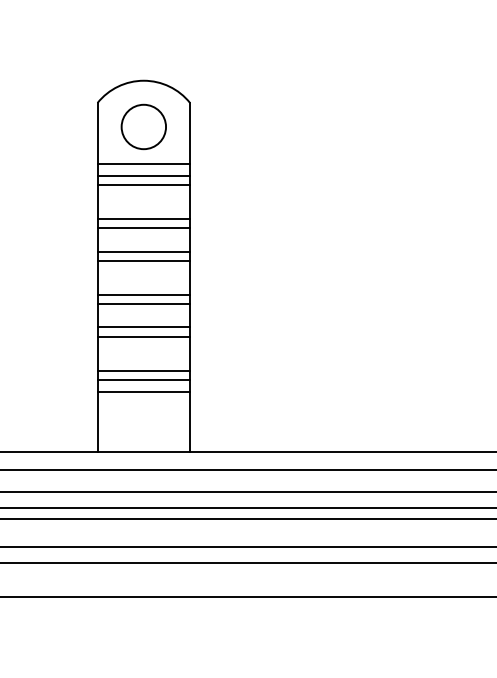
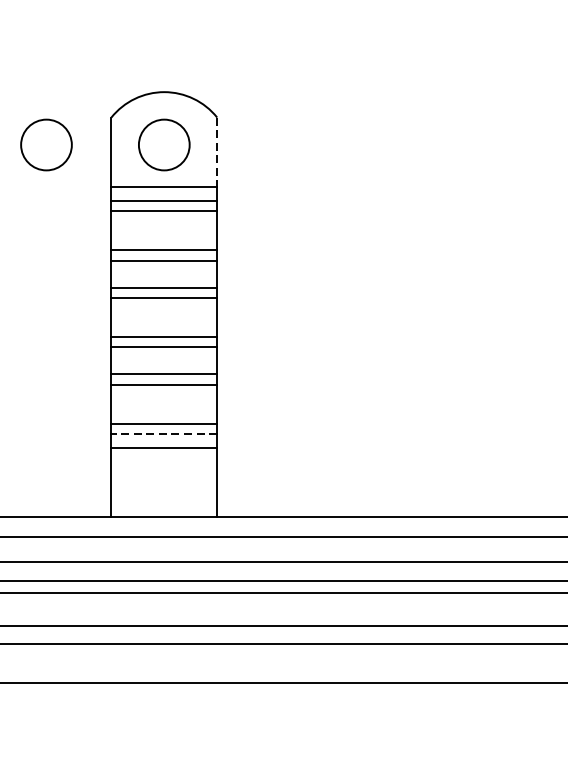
circle: (40, 126) -> (46, 144), added
line: (190, 133) -> (217, 152), solid -> dashed
line: (143, 379) -> (163, 433), solid -> dashed

